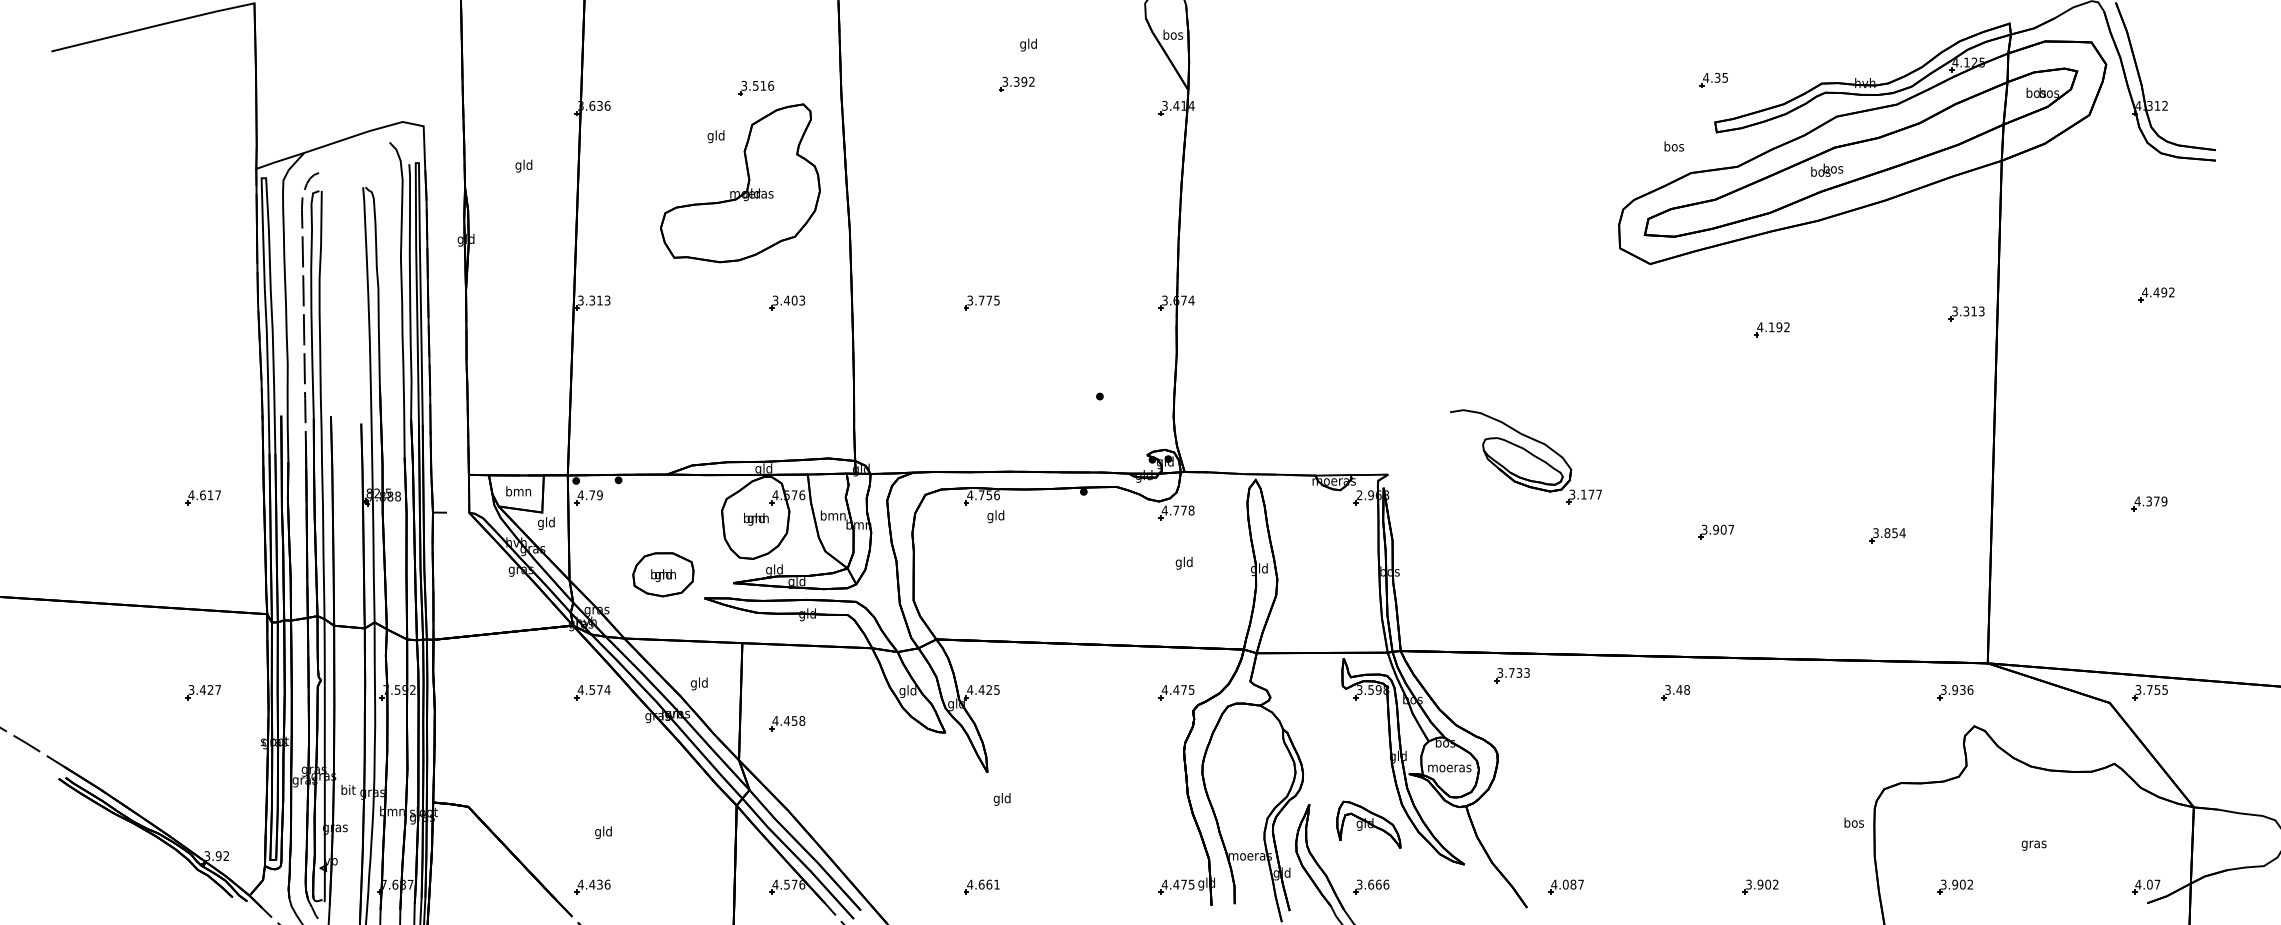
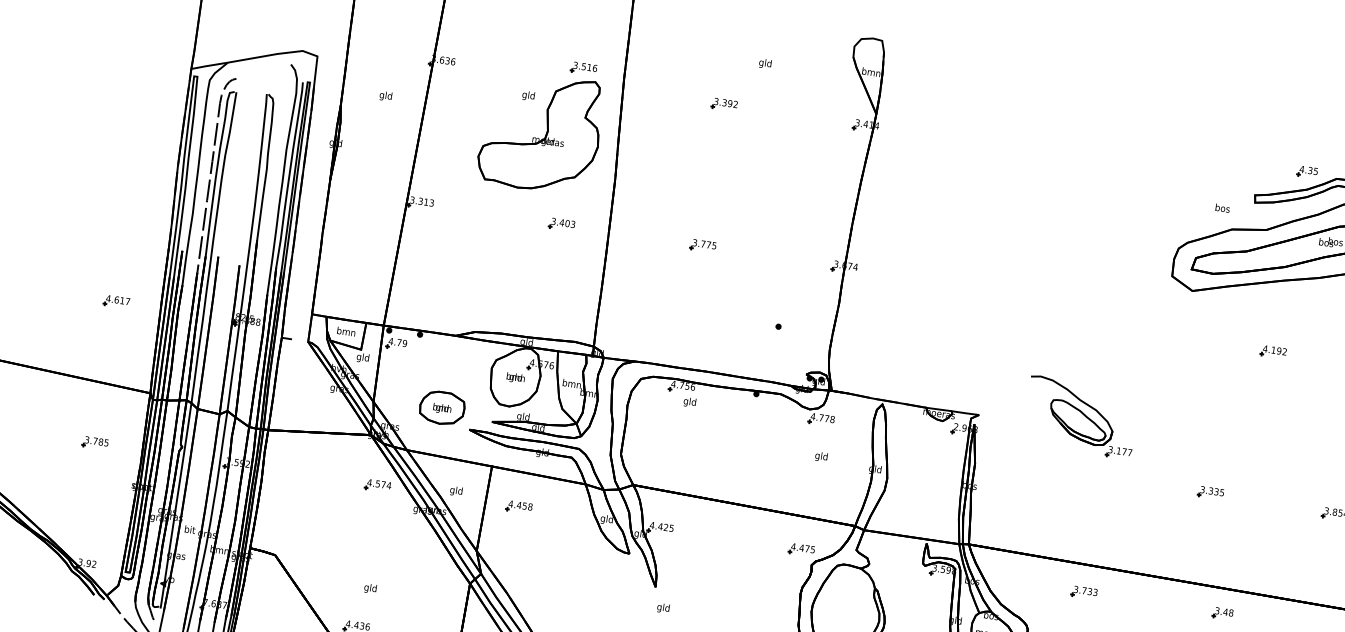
text: (1172, 34) -> (870, 71), bos -> bmn
part: (1713, 79) -> (1307, 171), moved
part: (1016, 84) -> (724, 104), moved
part: (755, 87) -> (583, 67), moved
text: (1723, 529) -> (1216, 491), 3.907 -> 3.335
part: (1511, 675) -> (1083, 592), moved
text: (209, 689) -> (100, 441), 3.427 -> 3.785
part: (1675, 692) -> (1222, 613), moved
part: (787, 723) -> (519, 507), moved

